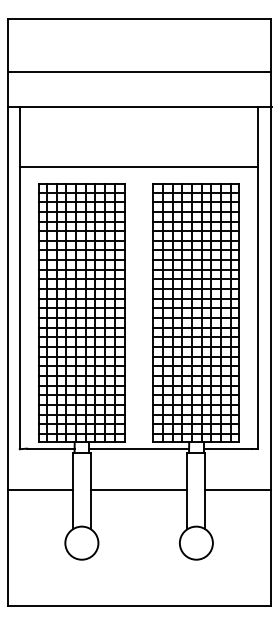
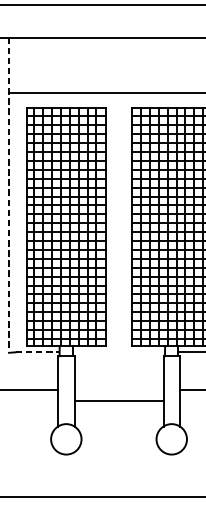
line: (19, 278) -> (8, 195), solid -> dashed
line: (50, 448) -> (37, 352), solid -> dashed
line: (138, 448) -> (118, 352), removed
line: (138, 489) -> (118, 400), moved

